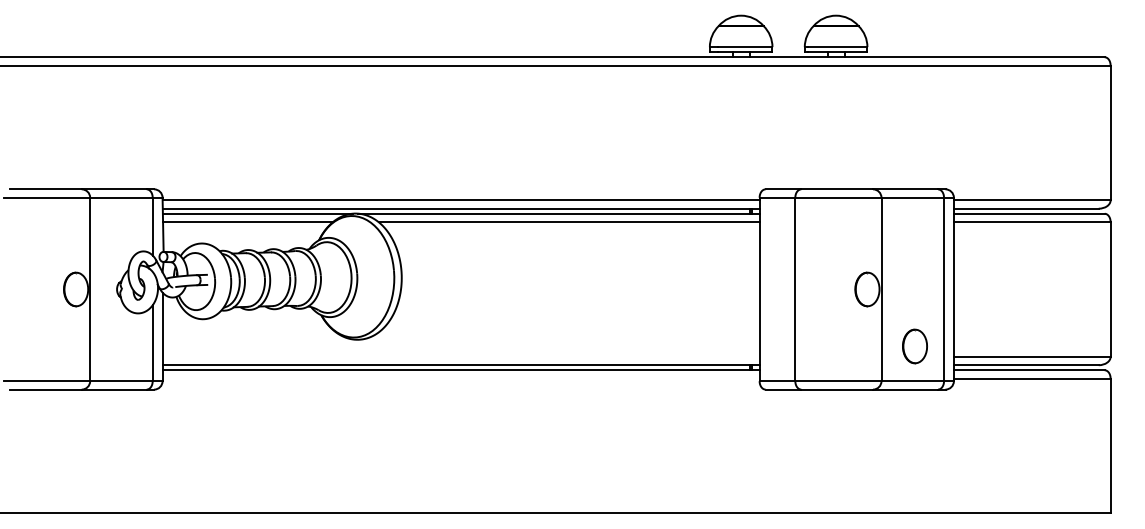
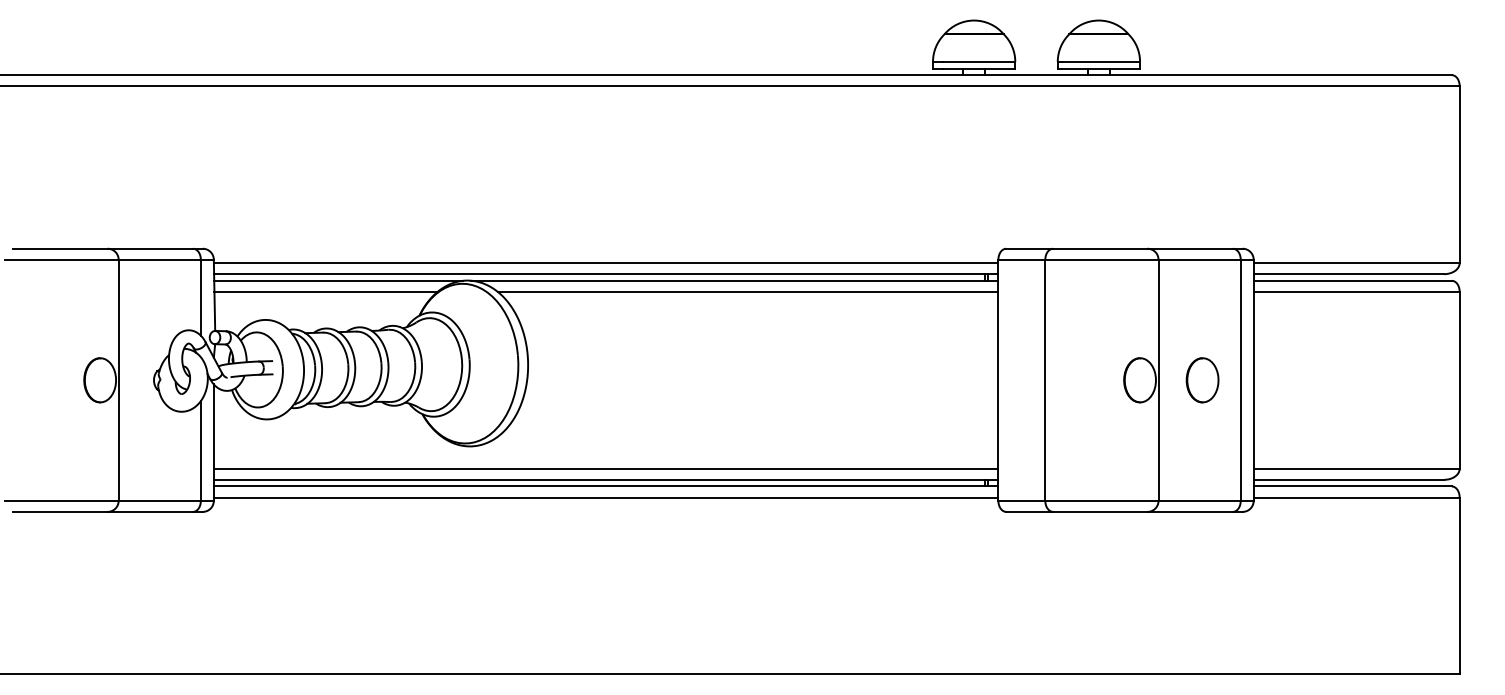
part: (914, 346) -> (1201, 380), moved
line: (460, 356) -> (605, 468), added
line: (460, 378) -> (605, 497), added

